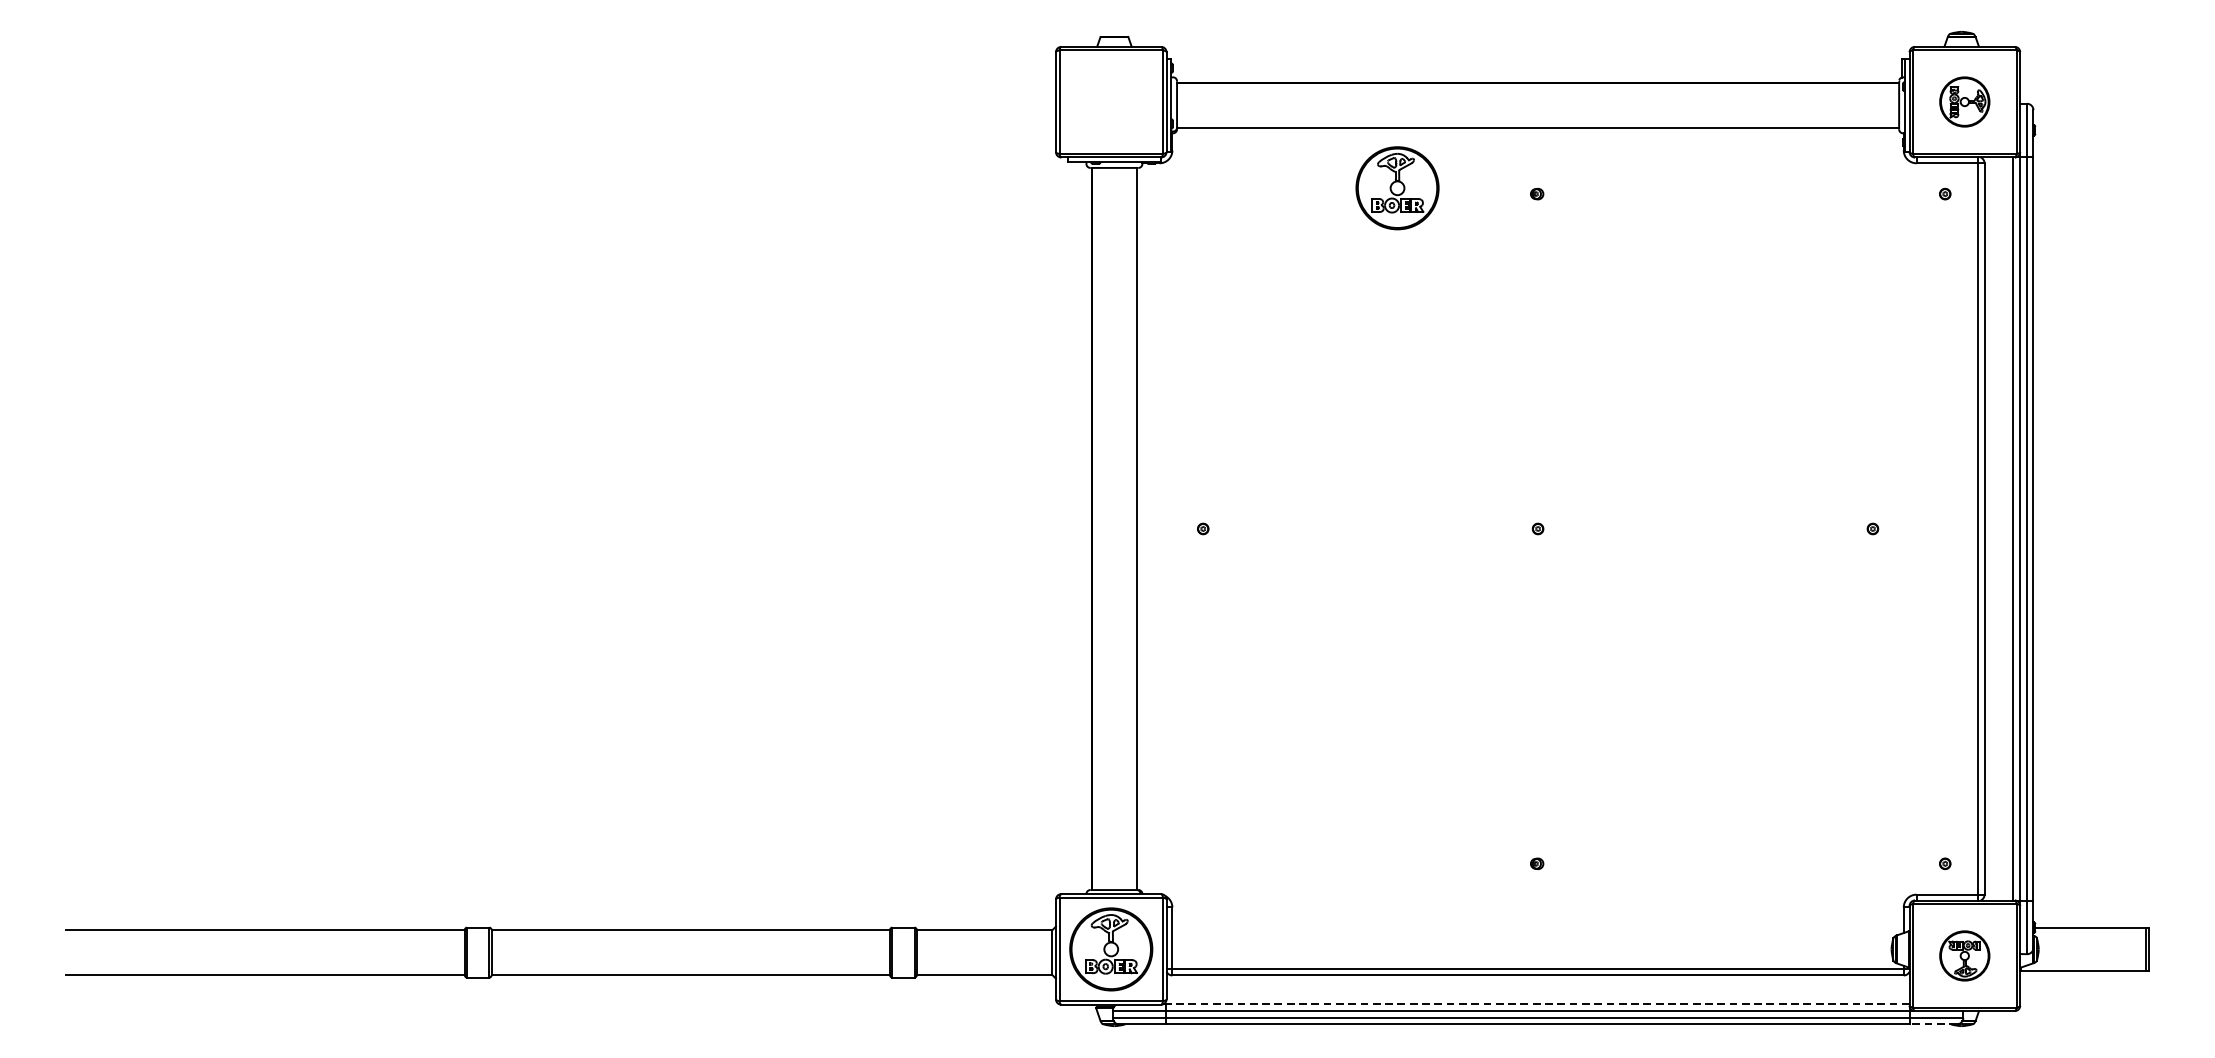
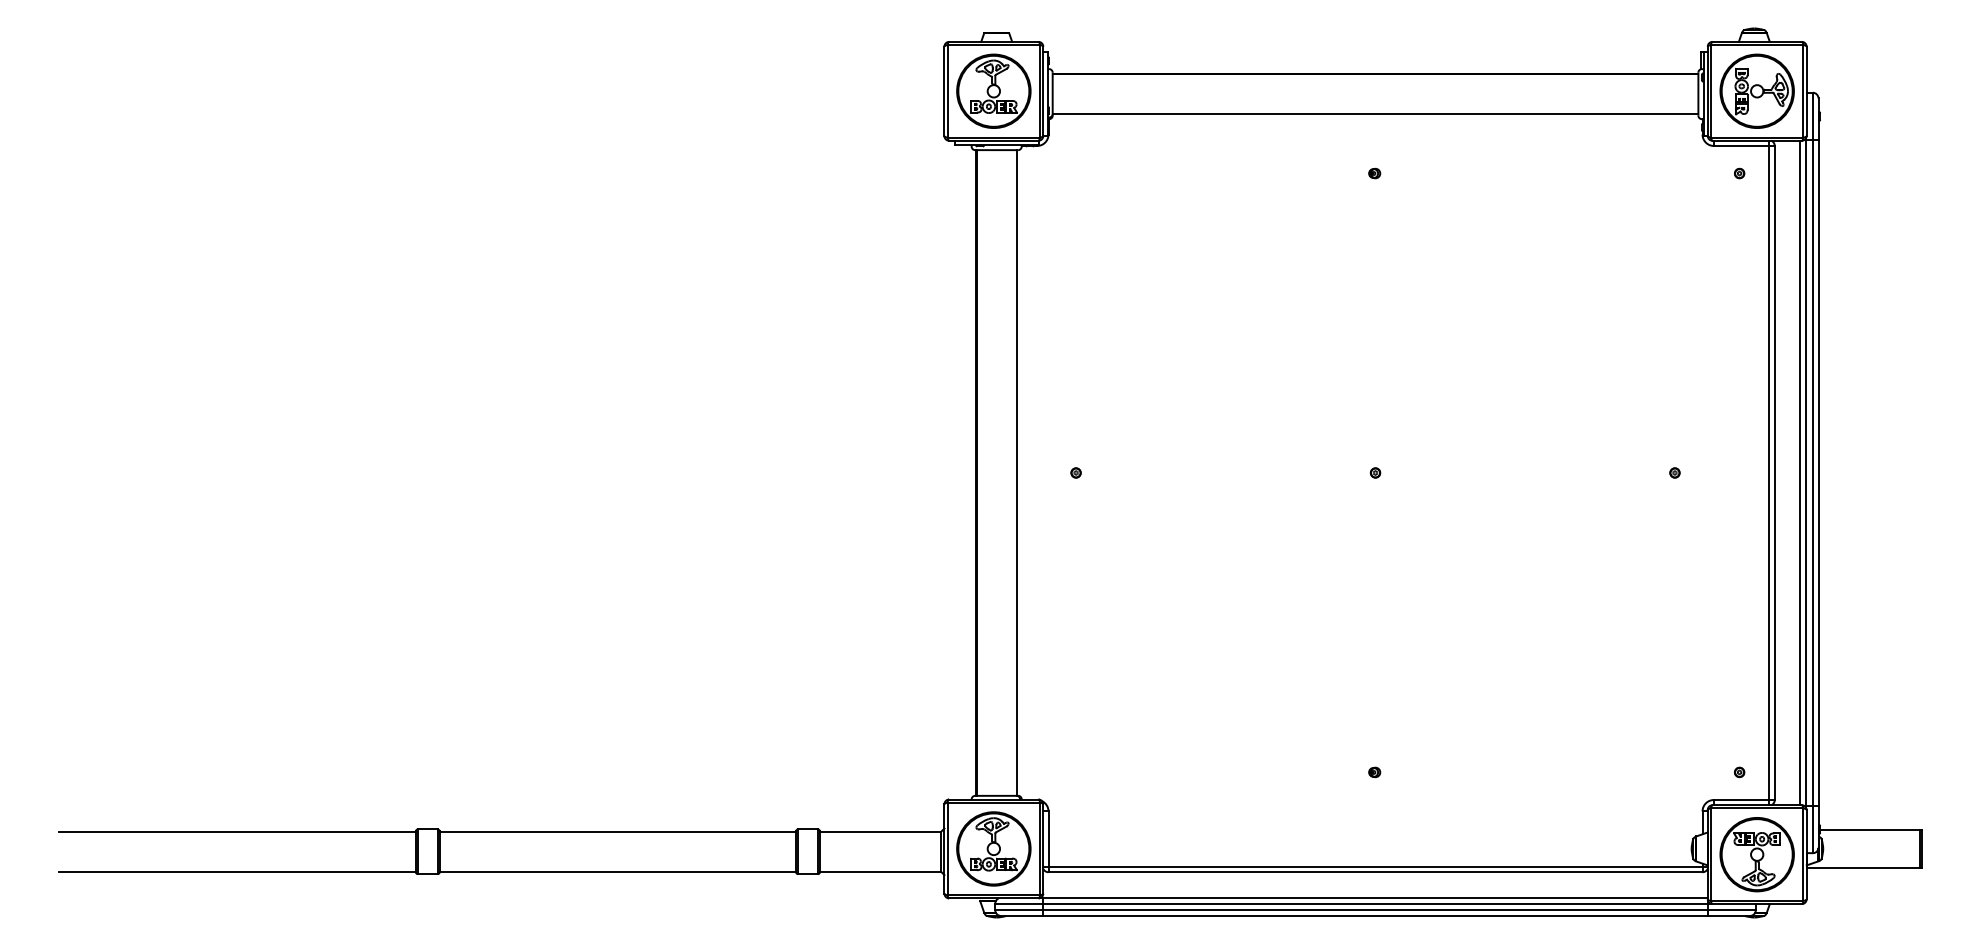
part: (1964, 101) -> (1756, 90), size x1.67
part: (1397, 187) -> (993, 90), moved
part: (1964, 955) -> (1756, 854), size x1.67
line: (1536, 1003) -> (1374, 897), dashed -> solid
line: (1933, 1023) -> (1729, 915), dashed -> solid

